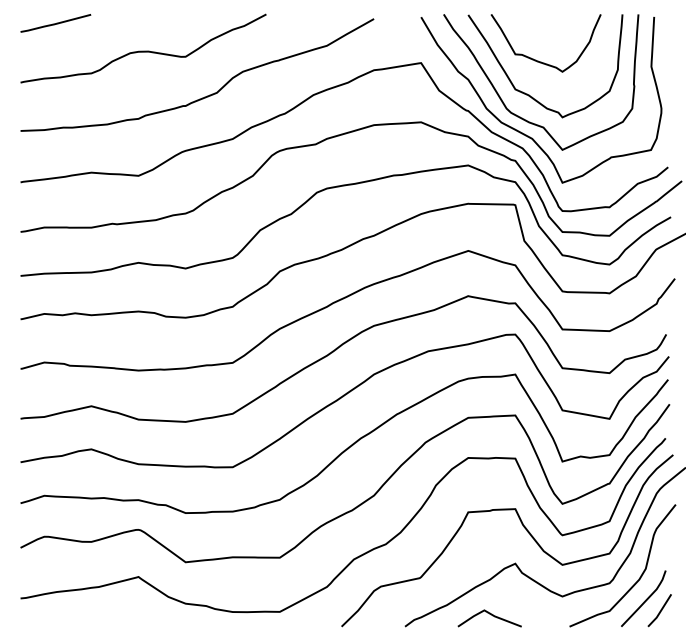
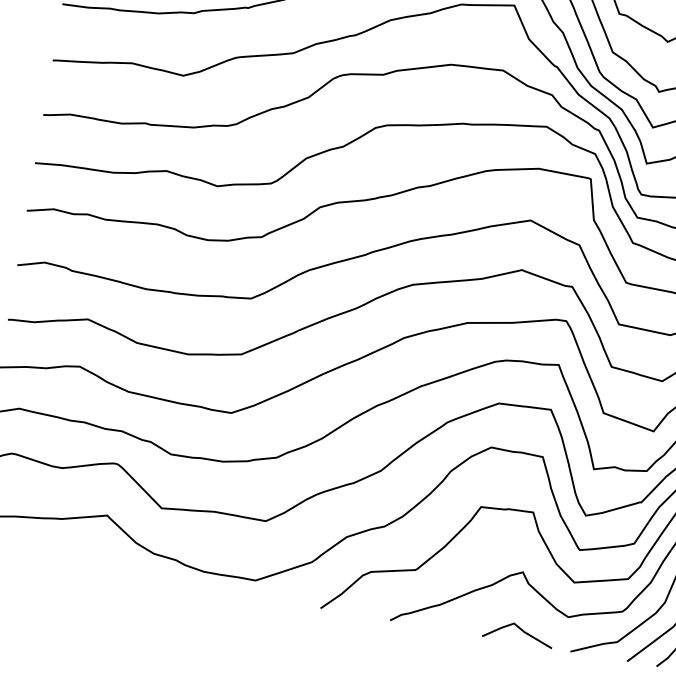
line: (491, 615) -> (520, 630), moved

